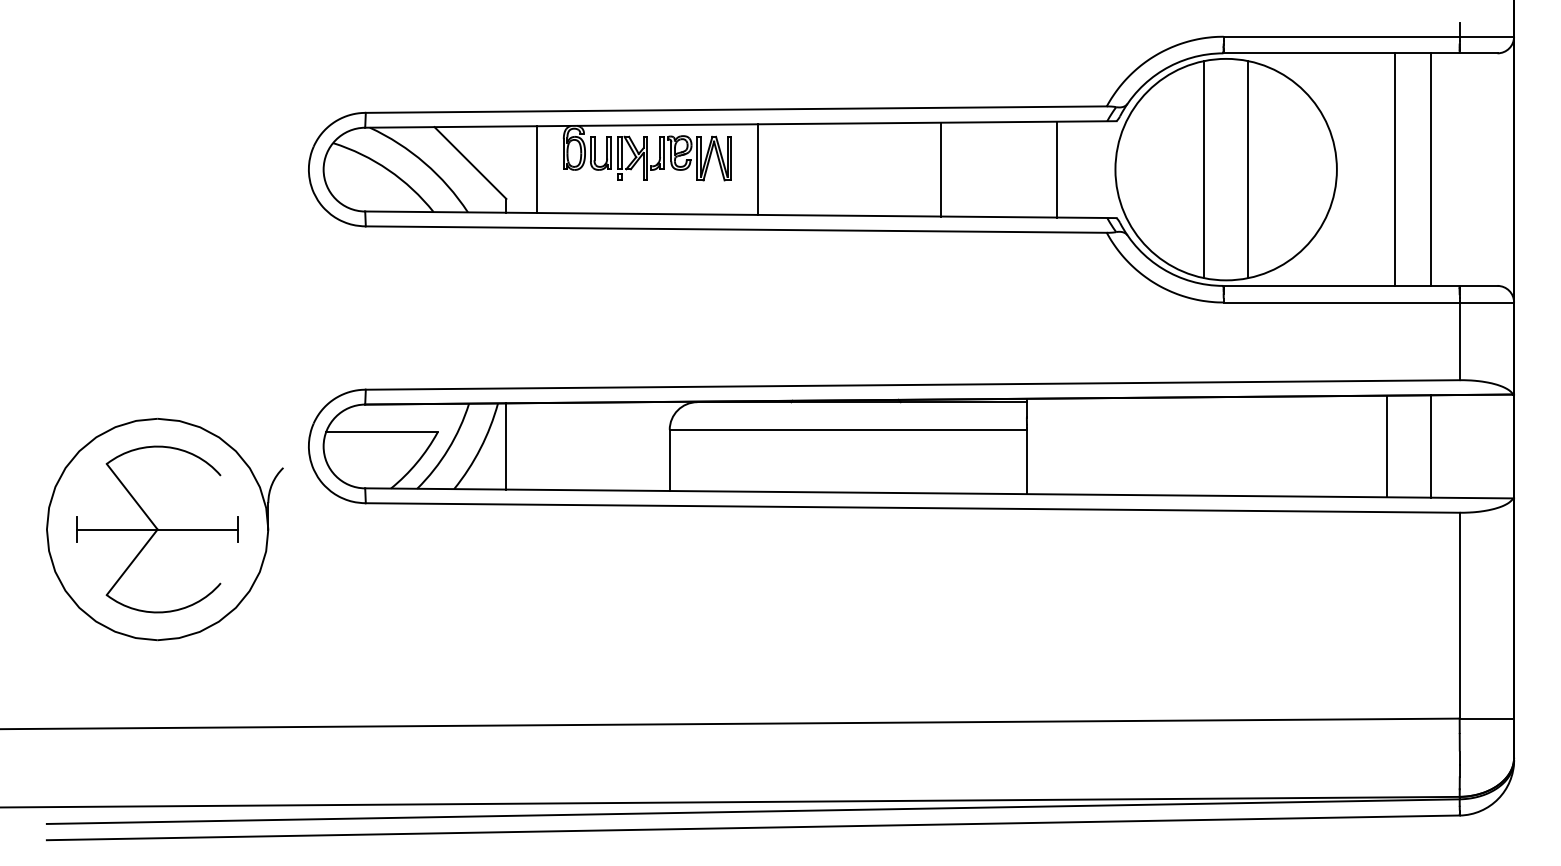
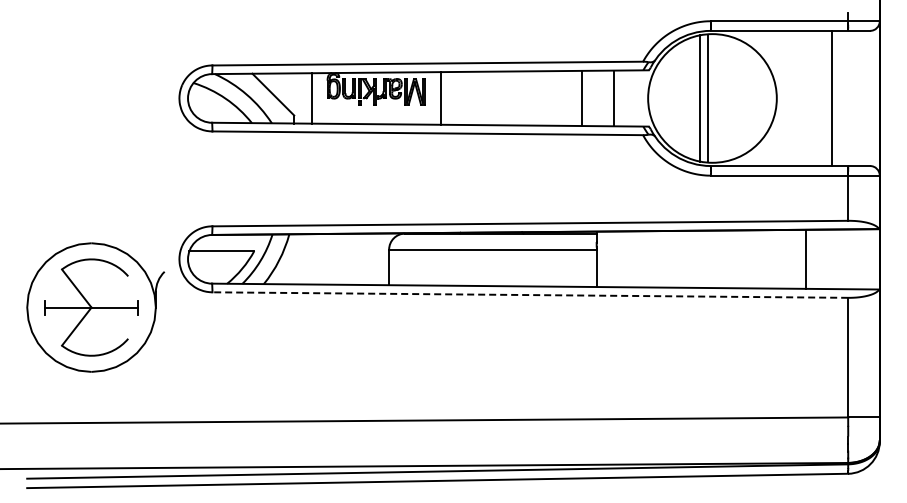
line: (940, 169) -> (581, 98), moved
line: (1248, 169) -> (708, 98), moved
line: (1394, 169) -> (810, 98), removed
line: (506, 446) -> (294, 259), removed
line: (1431, 446) -> (831, 259), removed
line: (913, 508) -> (530, 295), solid -> dashed

